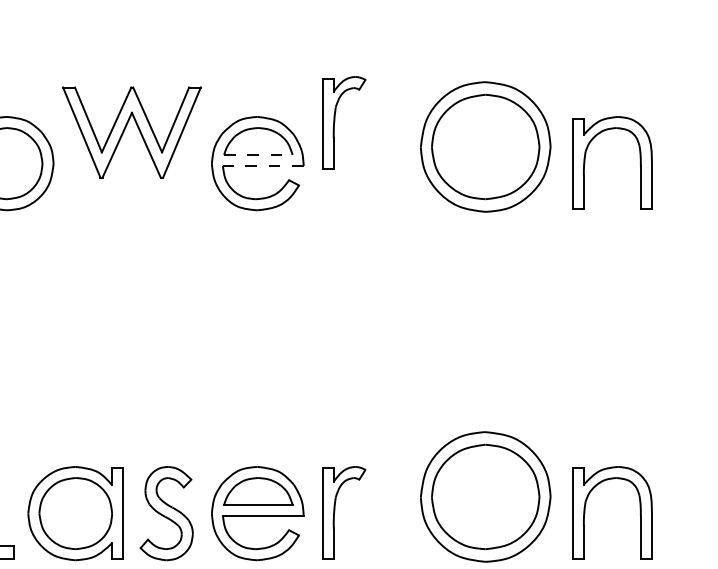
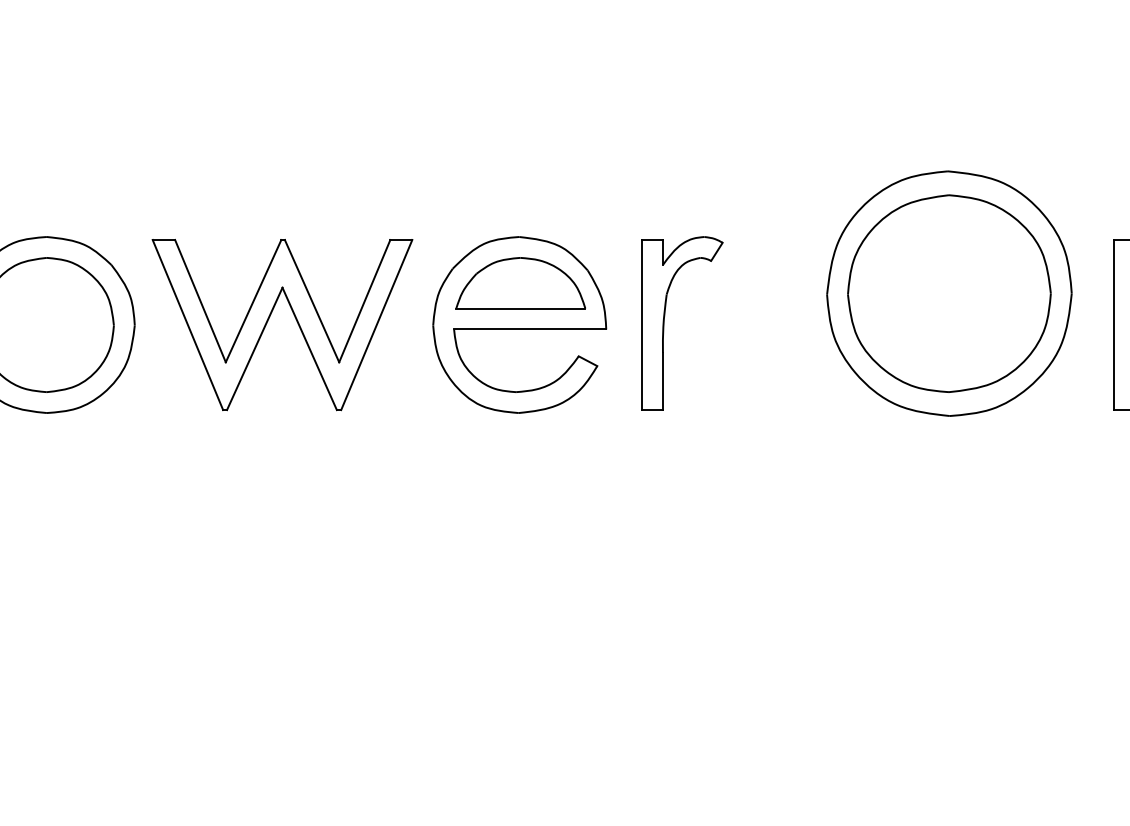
part: (335, 122) -> (666, 322), moved
part: (125, 129) -> (270, 319), moved
line: (258, 154) -> (521, 307), dashed -> solid
line: (262, 166) -> (528, 330), dashed -> solid

